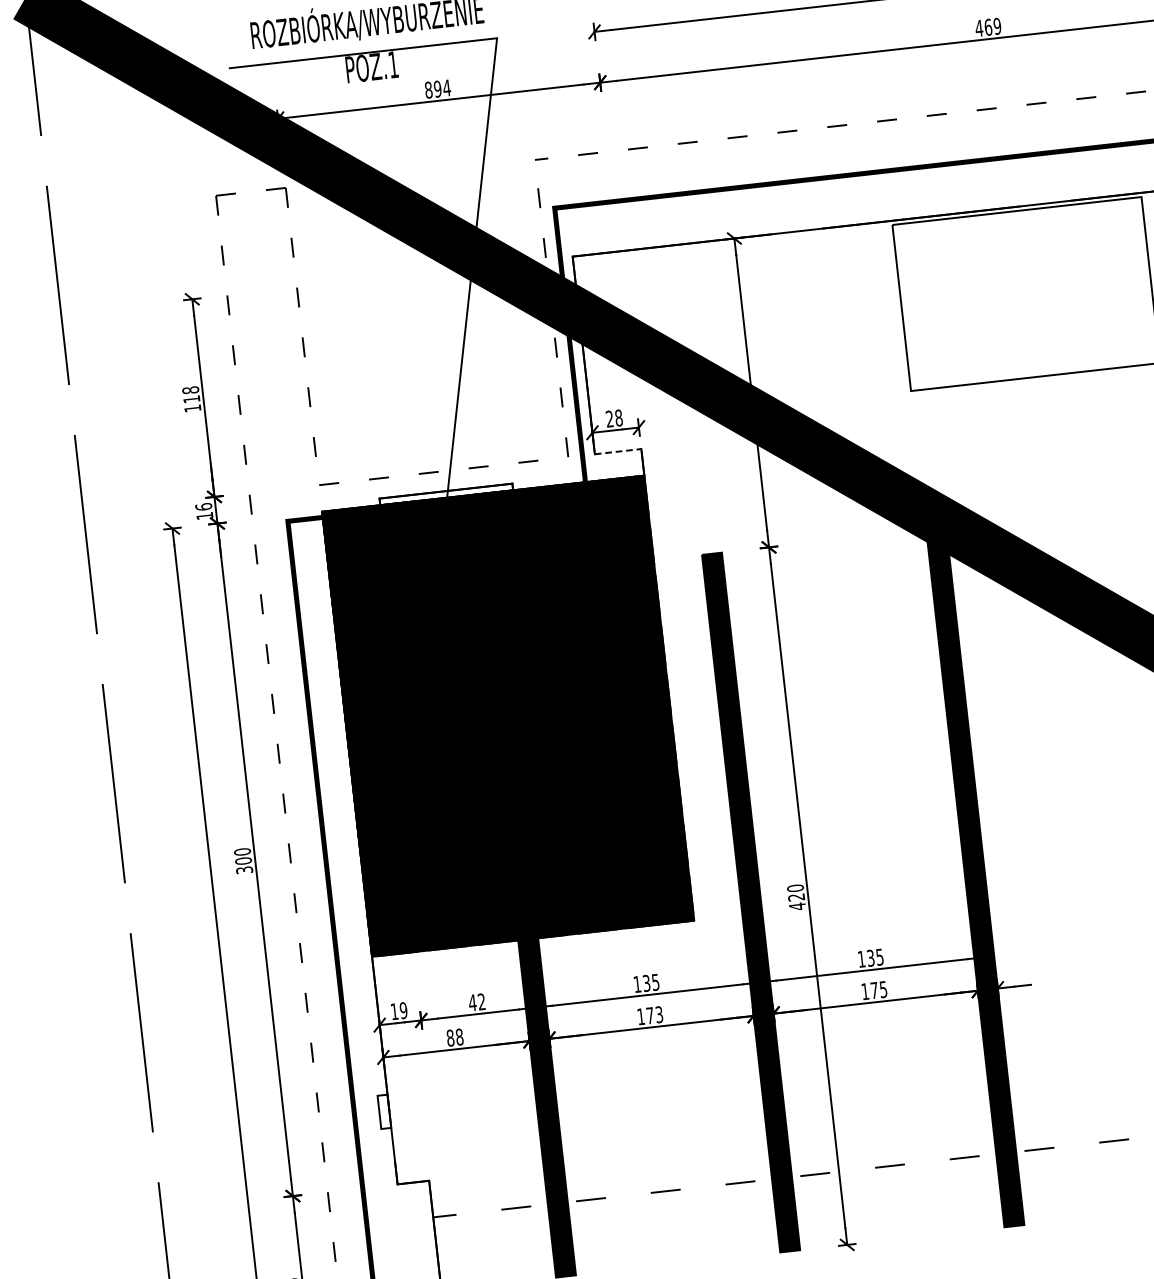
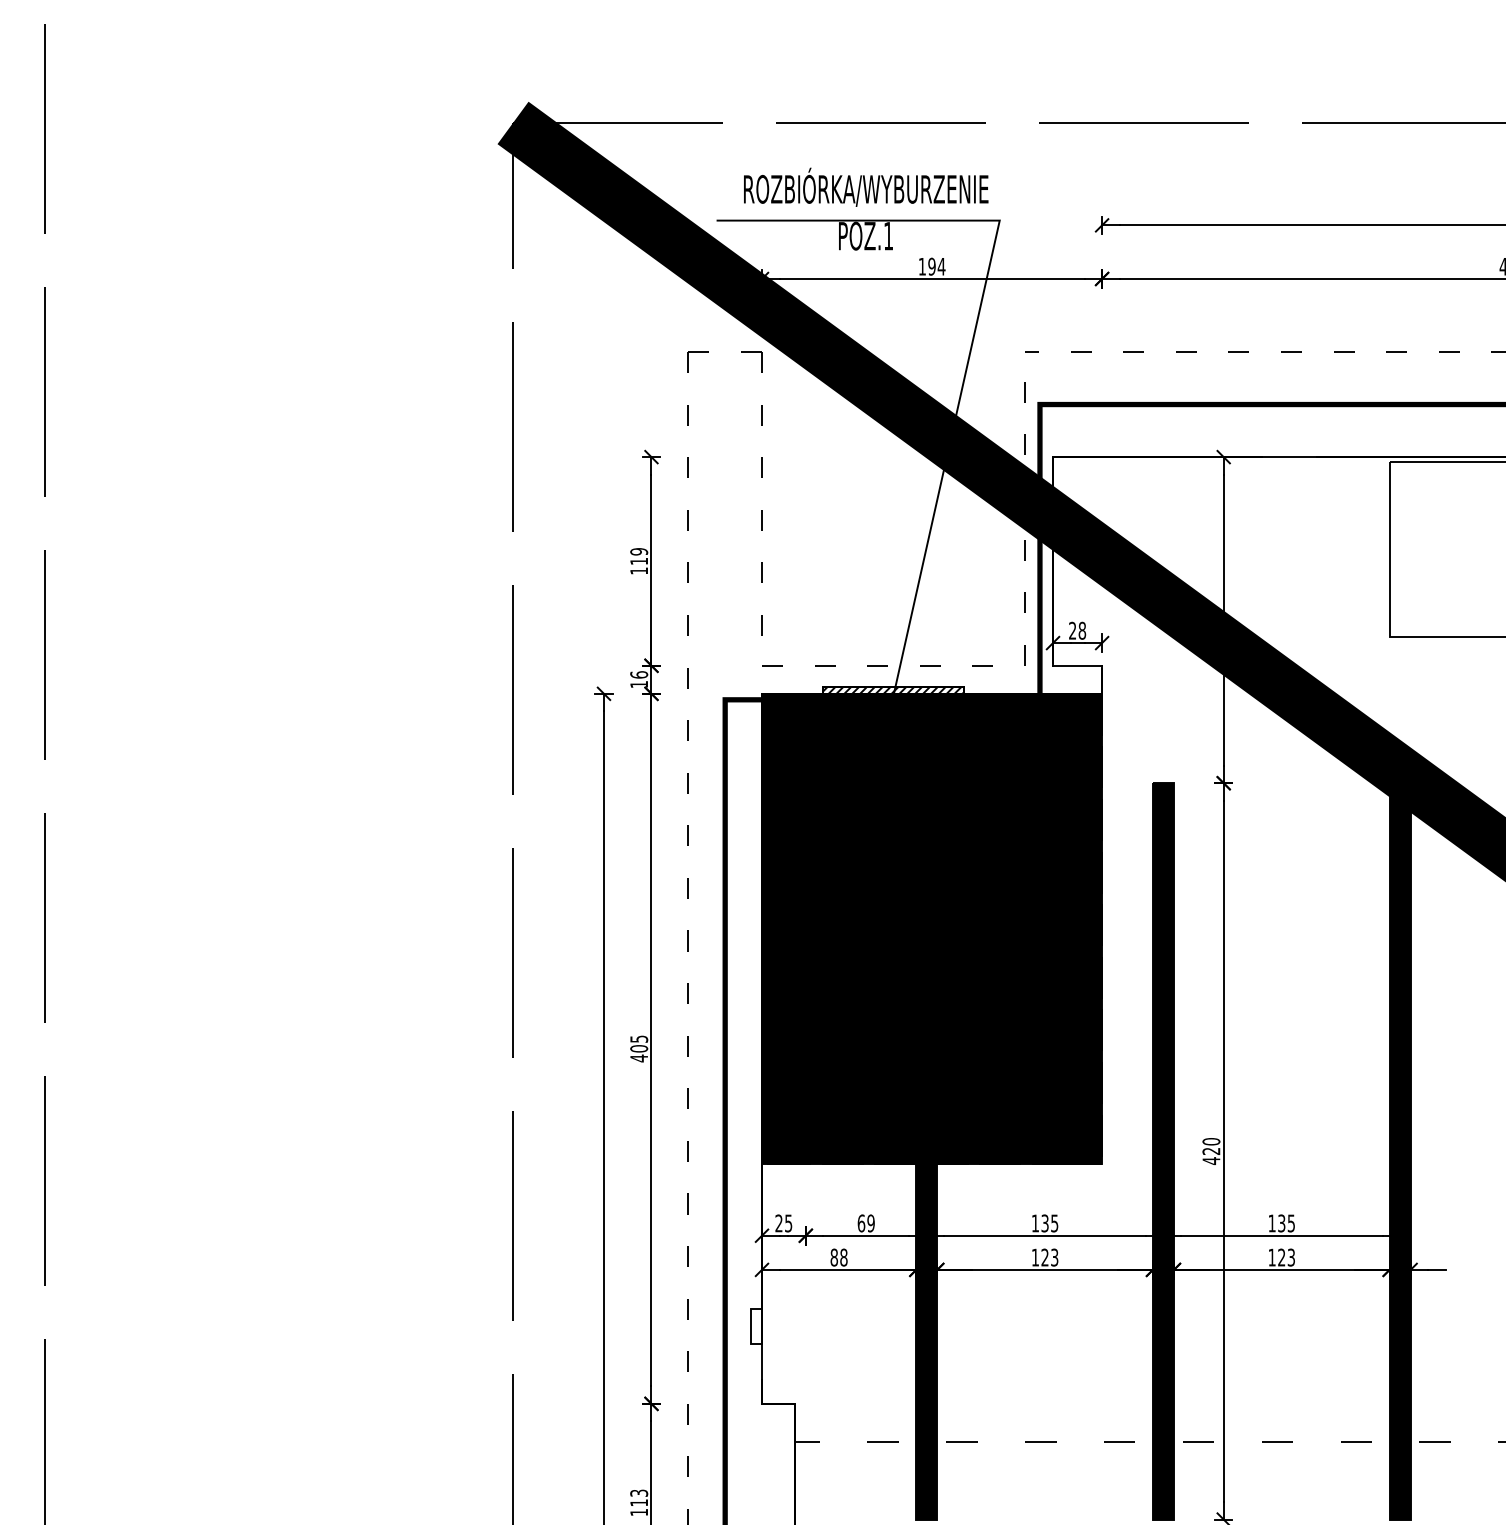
text: (428, 89) -> (922, 266), 894 -> 194
text: (191, 389) -> (639, 551), 118 -> 119
line: (618, 451) -> (1077, 665), dashed -> solid
hatch: (446, 493) -> (893, 689), added
text: (243, 860) -> (639, 1048), 300 -> 405
text: (878, 989) -> (1286, 1257), 175 -> 123
text: (476, 1002) -> (865, 1223), 42 -> 69
text: (398, 1011) -> (783, 1223), 19 -> 25
text: (649, 1015) -> (1044, 1257), 173 -> 123

